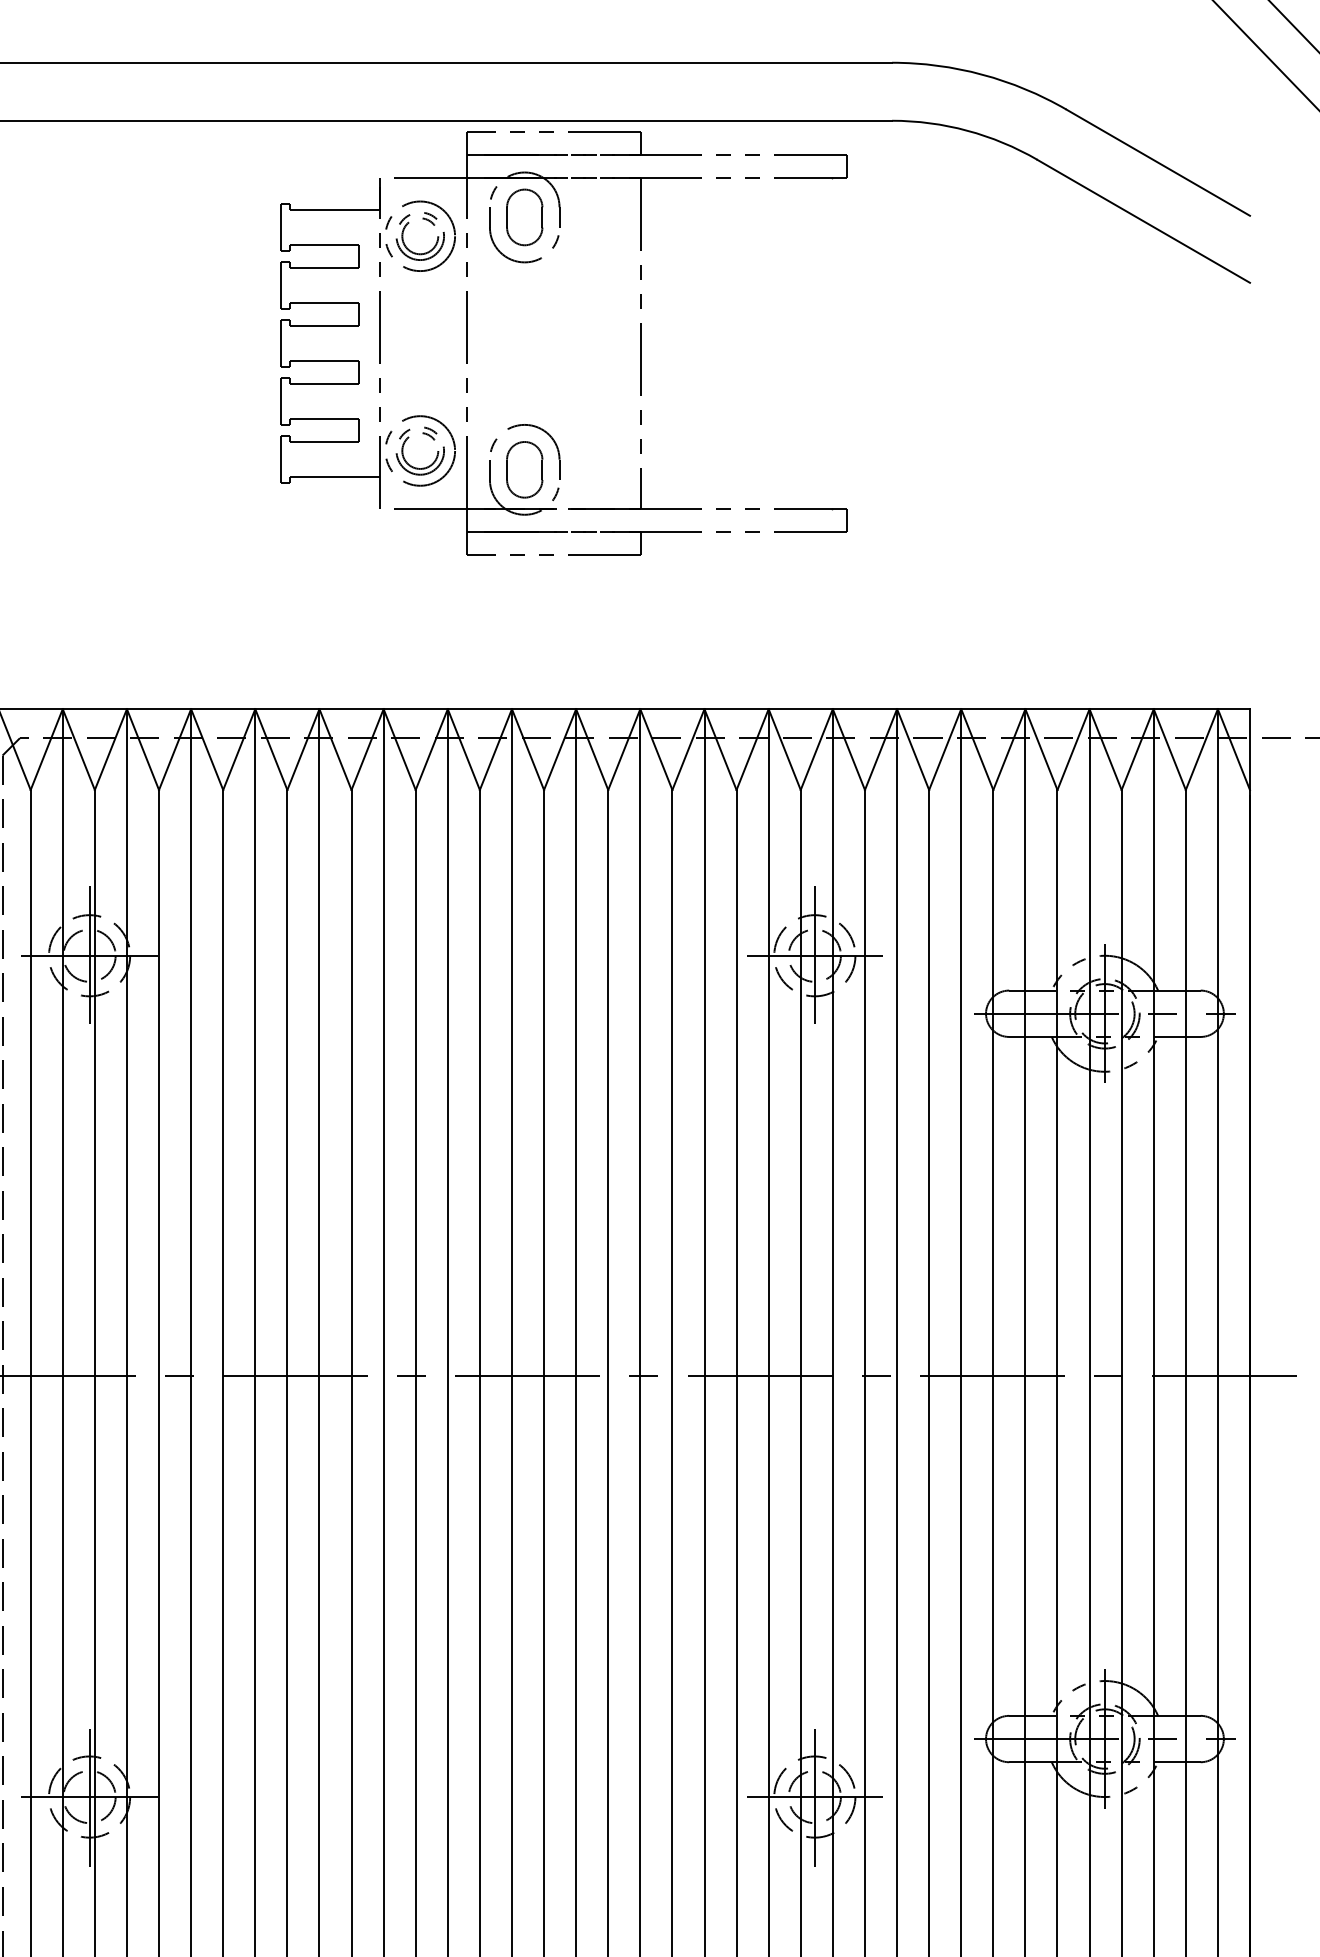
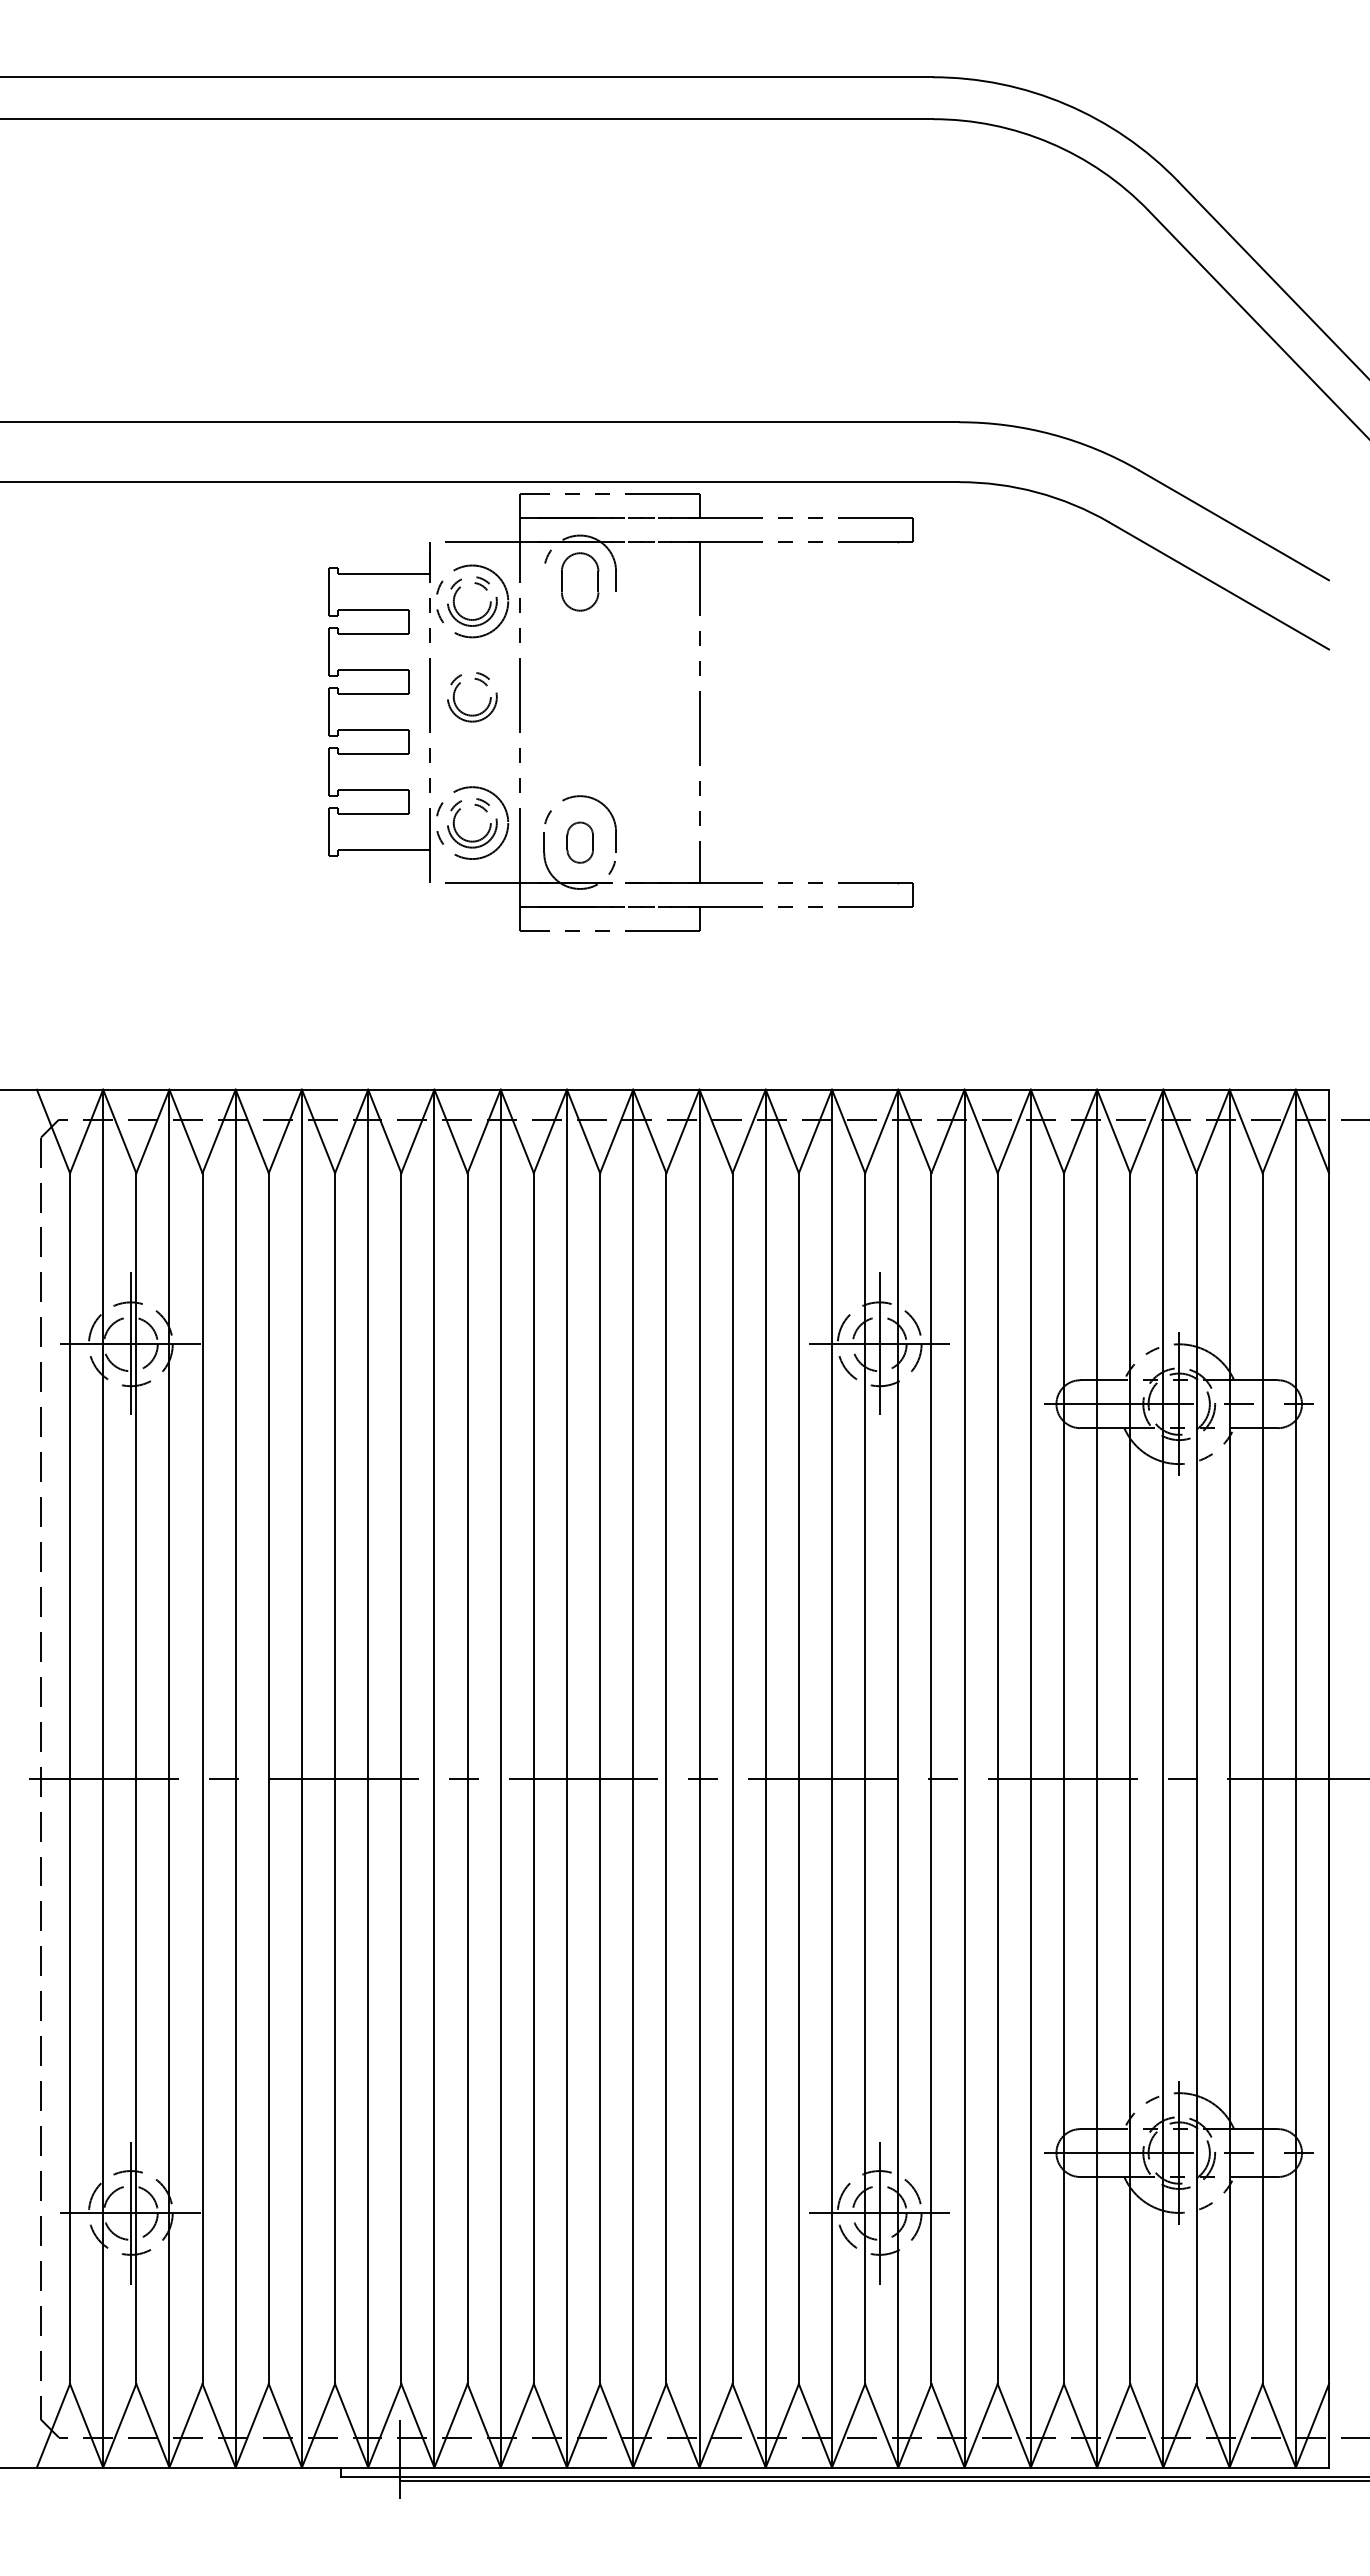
part: (518, 260) -> (573, 626), removed
part: (432, 340) -> (484, 709), added
part: (525, 469) -> (580, 842), size x0.7

